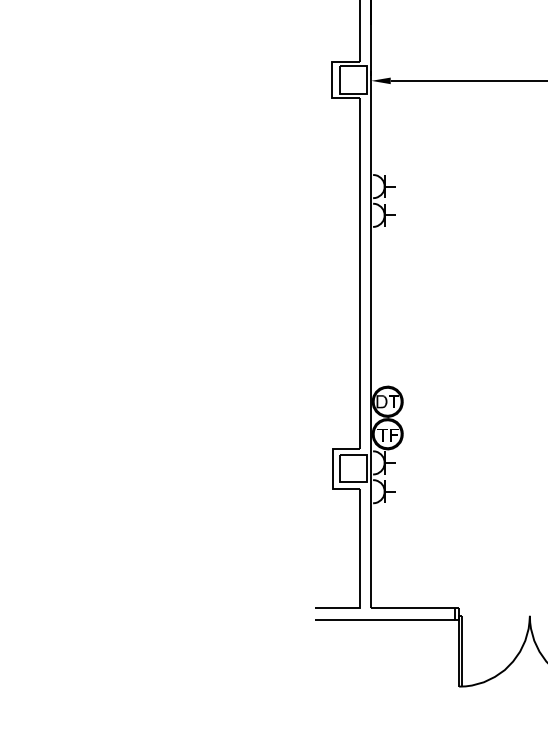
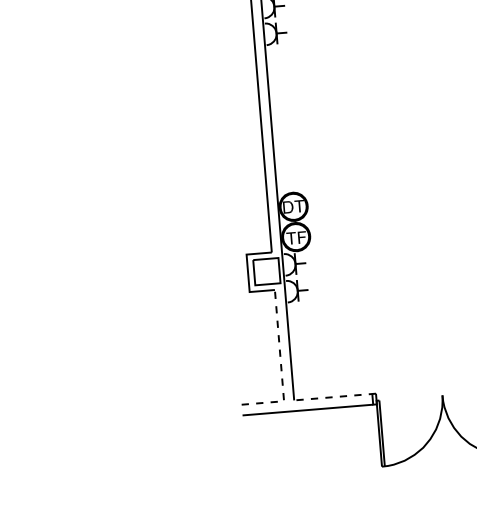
line: (360, 571) -> (281, 367), solid -> dashed
line: (415, 608) -> (335, 397), solid -> dashed

